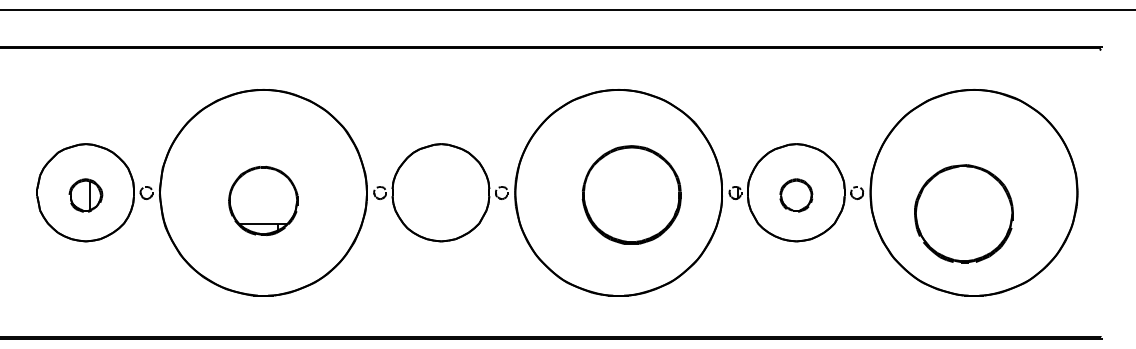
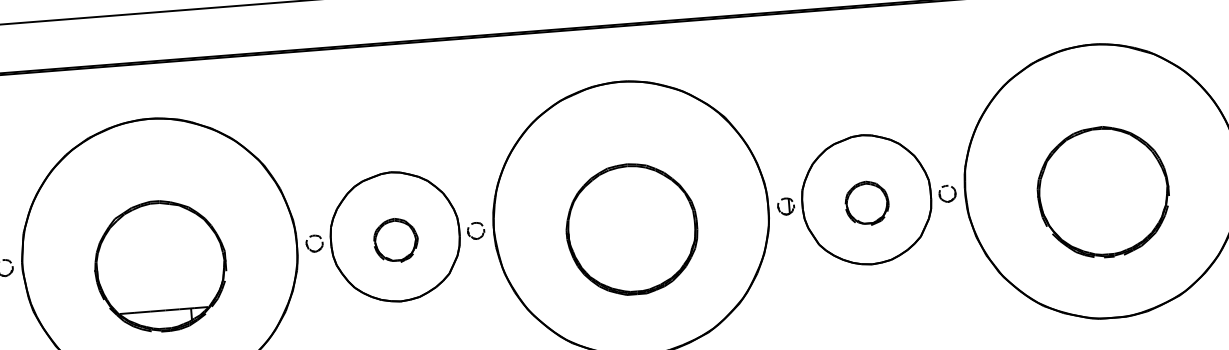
part: (631, 194) -> (631, 228), moved
part: (441, 195) -> (396, 240), added
part: (263, 200) -> (160, 265), size x1.43
part: (963, 213) -> (1102, 191), moved

